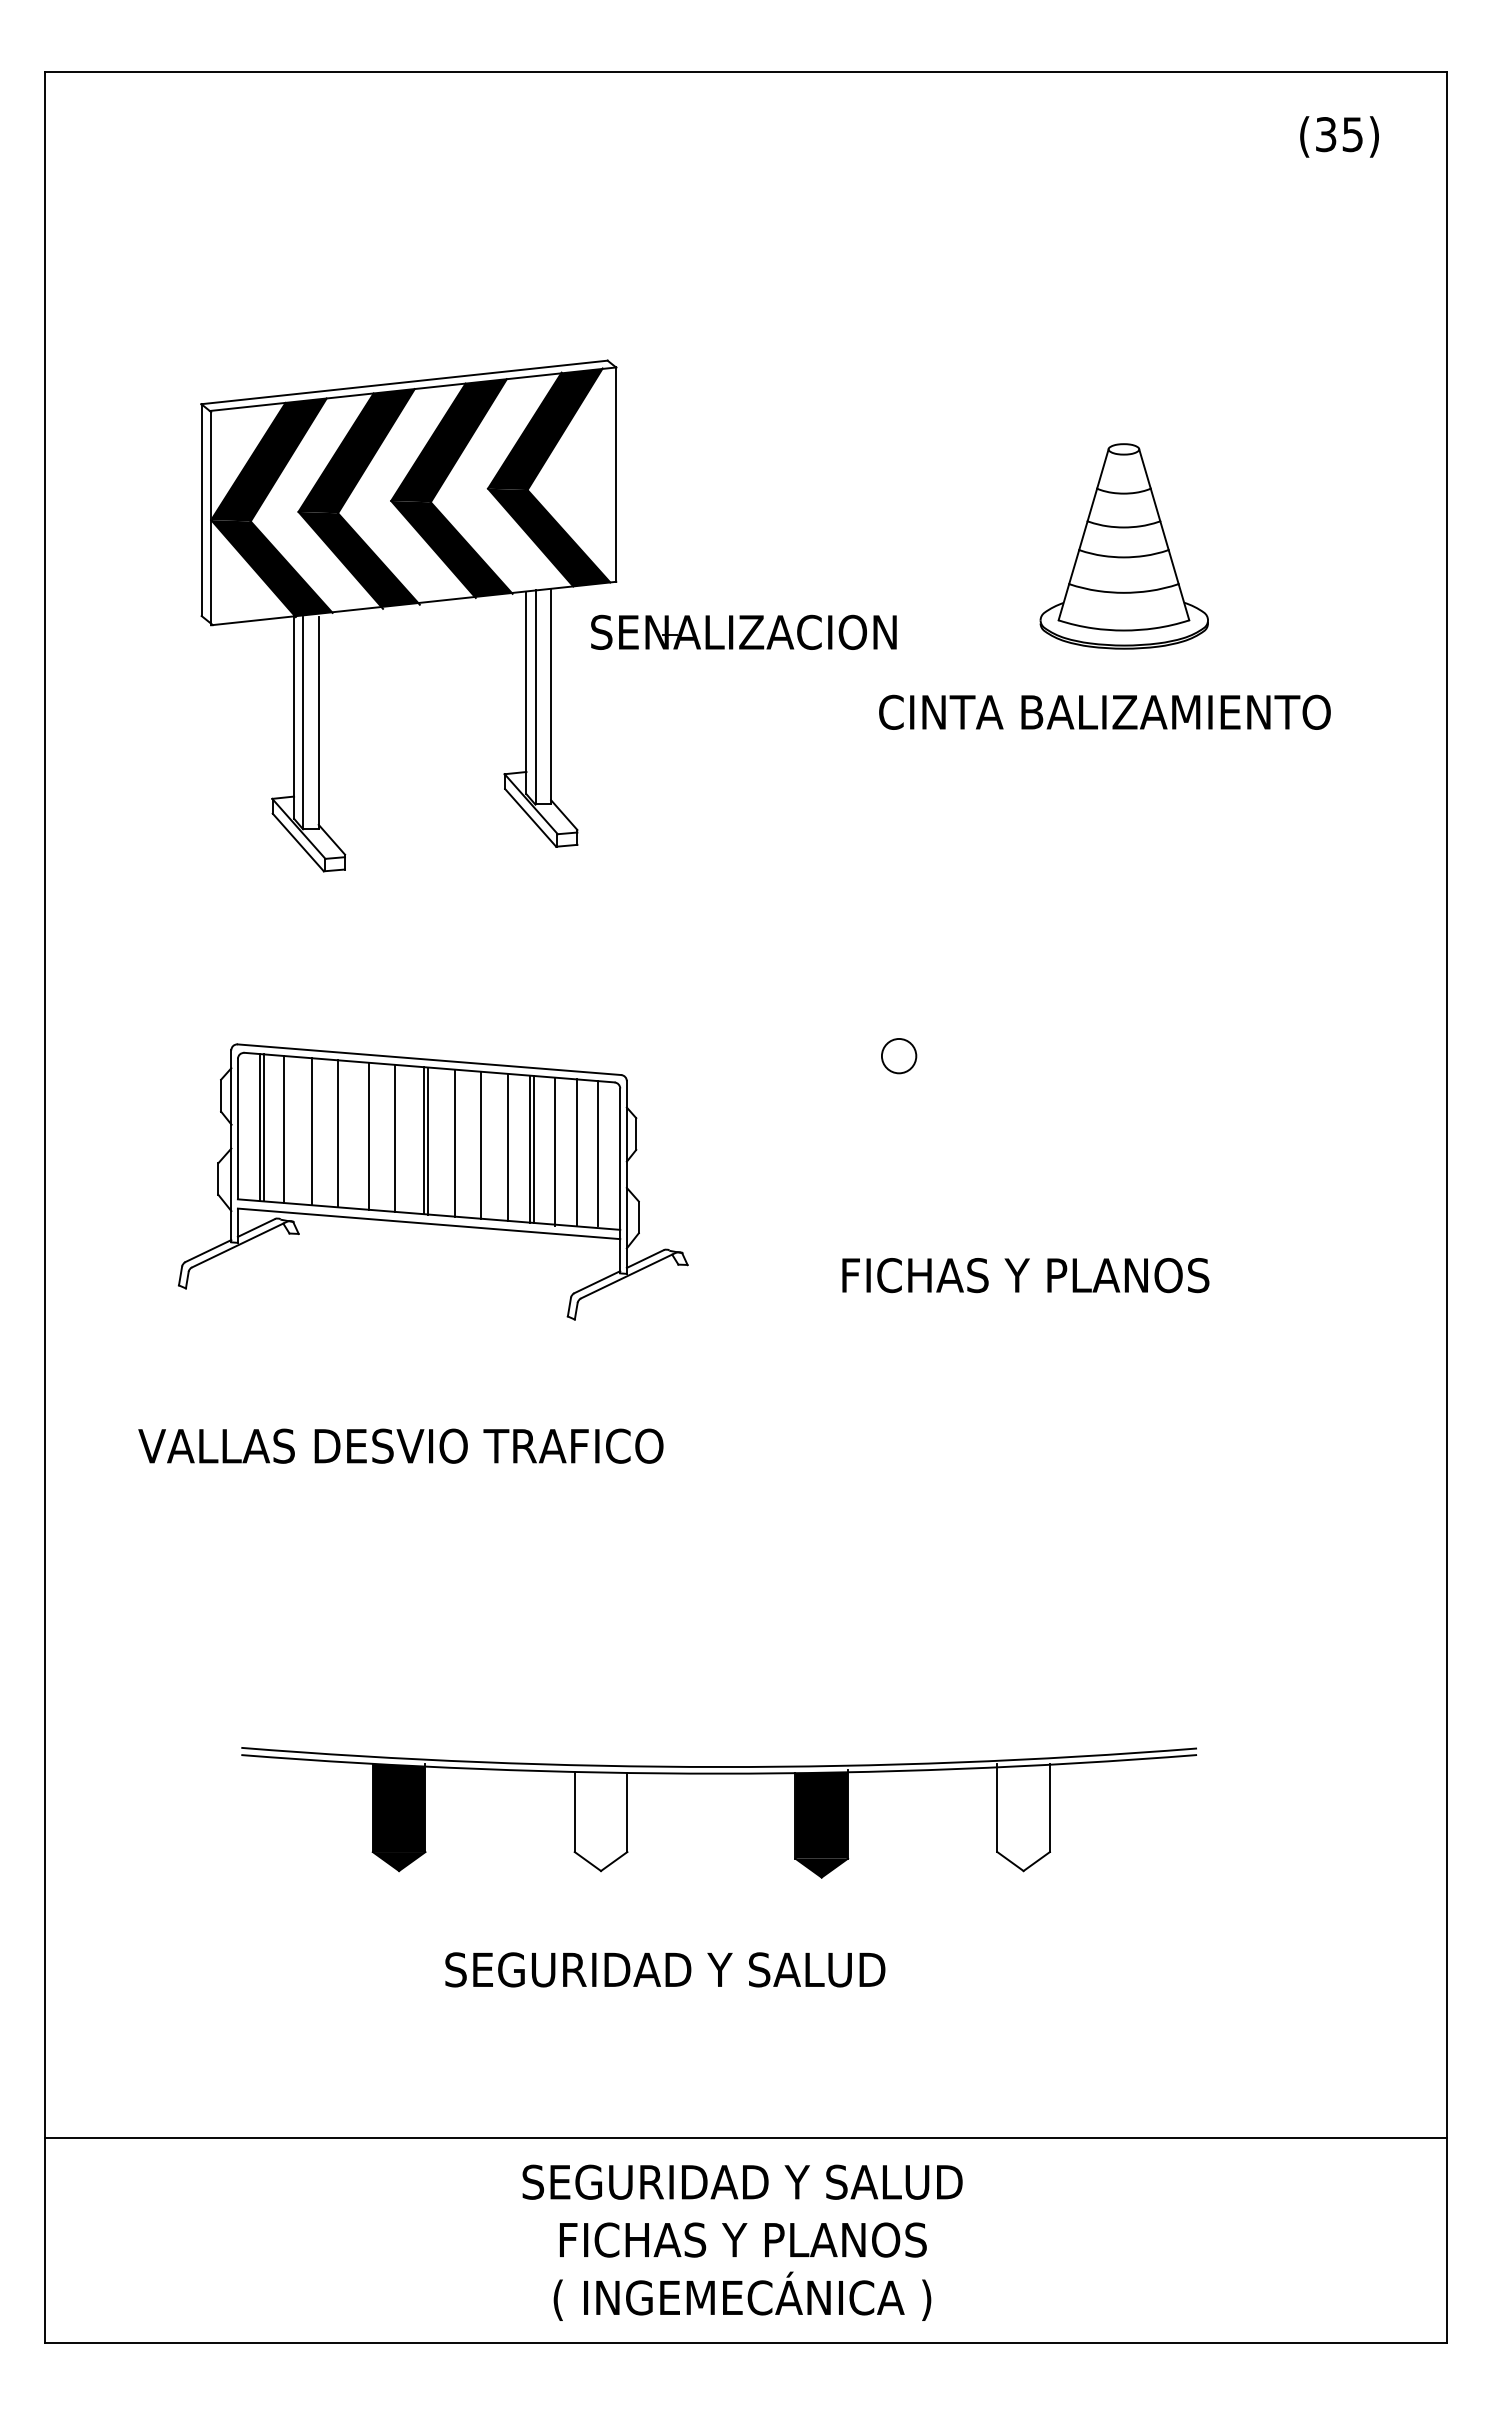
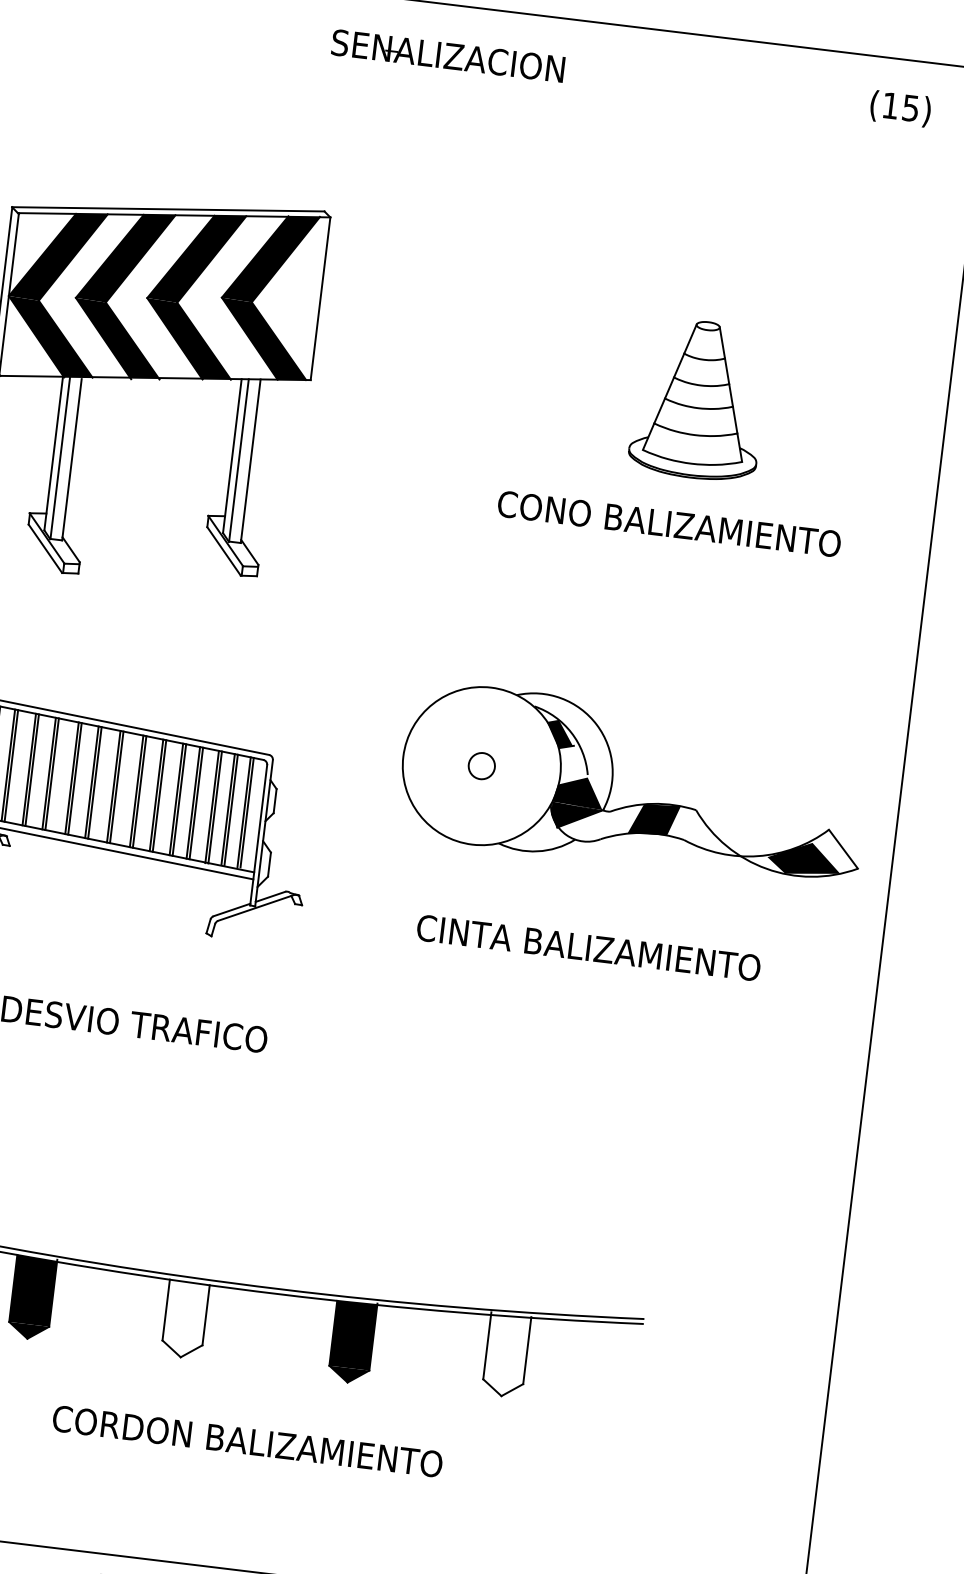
text: (1326, 134) -> (890, 105), (35) -> (15)
part: (743, 631) -> (448, 55), moved
text: (1119, 711) -> (680, 524), CINTA BALIZAMIENTO -> CONO BALIZAMIENTO
part: (1105, 1081) -> (636, 804), added
line: (288, 1129) -> (11, 765), added
line: (315, 1131) -> (31, 769), added
line: (342, 1133) -> (52, 773), added
line: (372, 1136) -> (74, 778), added
line: (399, 1138) -> (95, 782), added
line: (458, 1143) -> (139, 791), added
line: (485, 1145) -> (159, 795), added
line: (511, 1147) -> (179, 799), added
line: (559, 1151) -> (215, 807), added
line: (580, 1152) -> (231, 810), added
line: (601, 1153) -> (246, 812), added
text: (1066, 1275) -> (588, 948), FICHAS Y PLANOS -> CINTA BALIZAMIENTO
text: (701, 1969) -> (247, 1441), SEGURIDAD Y SALUD -> CORDON BALIZAMIENTO

